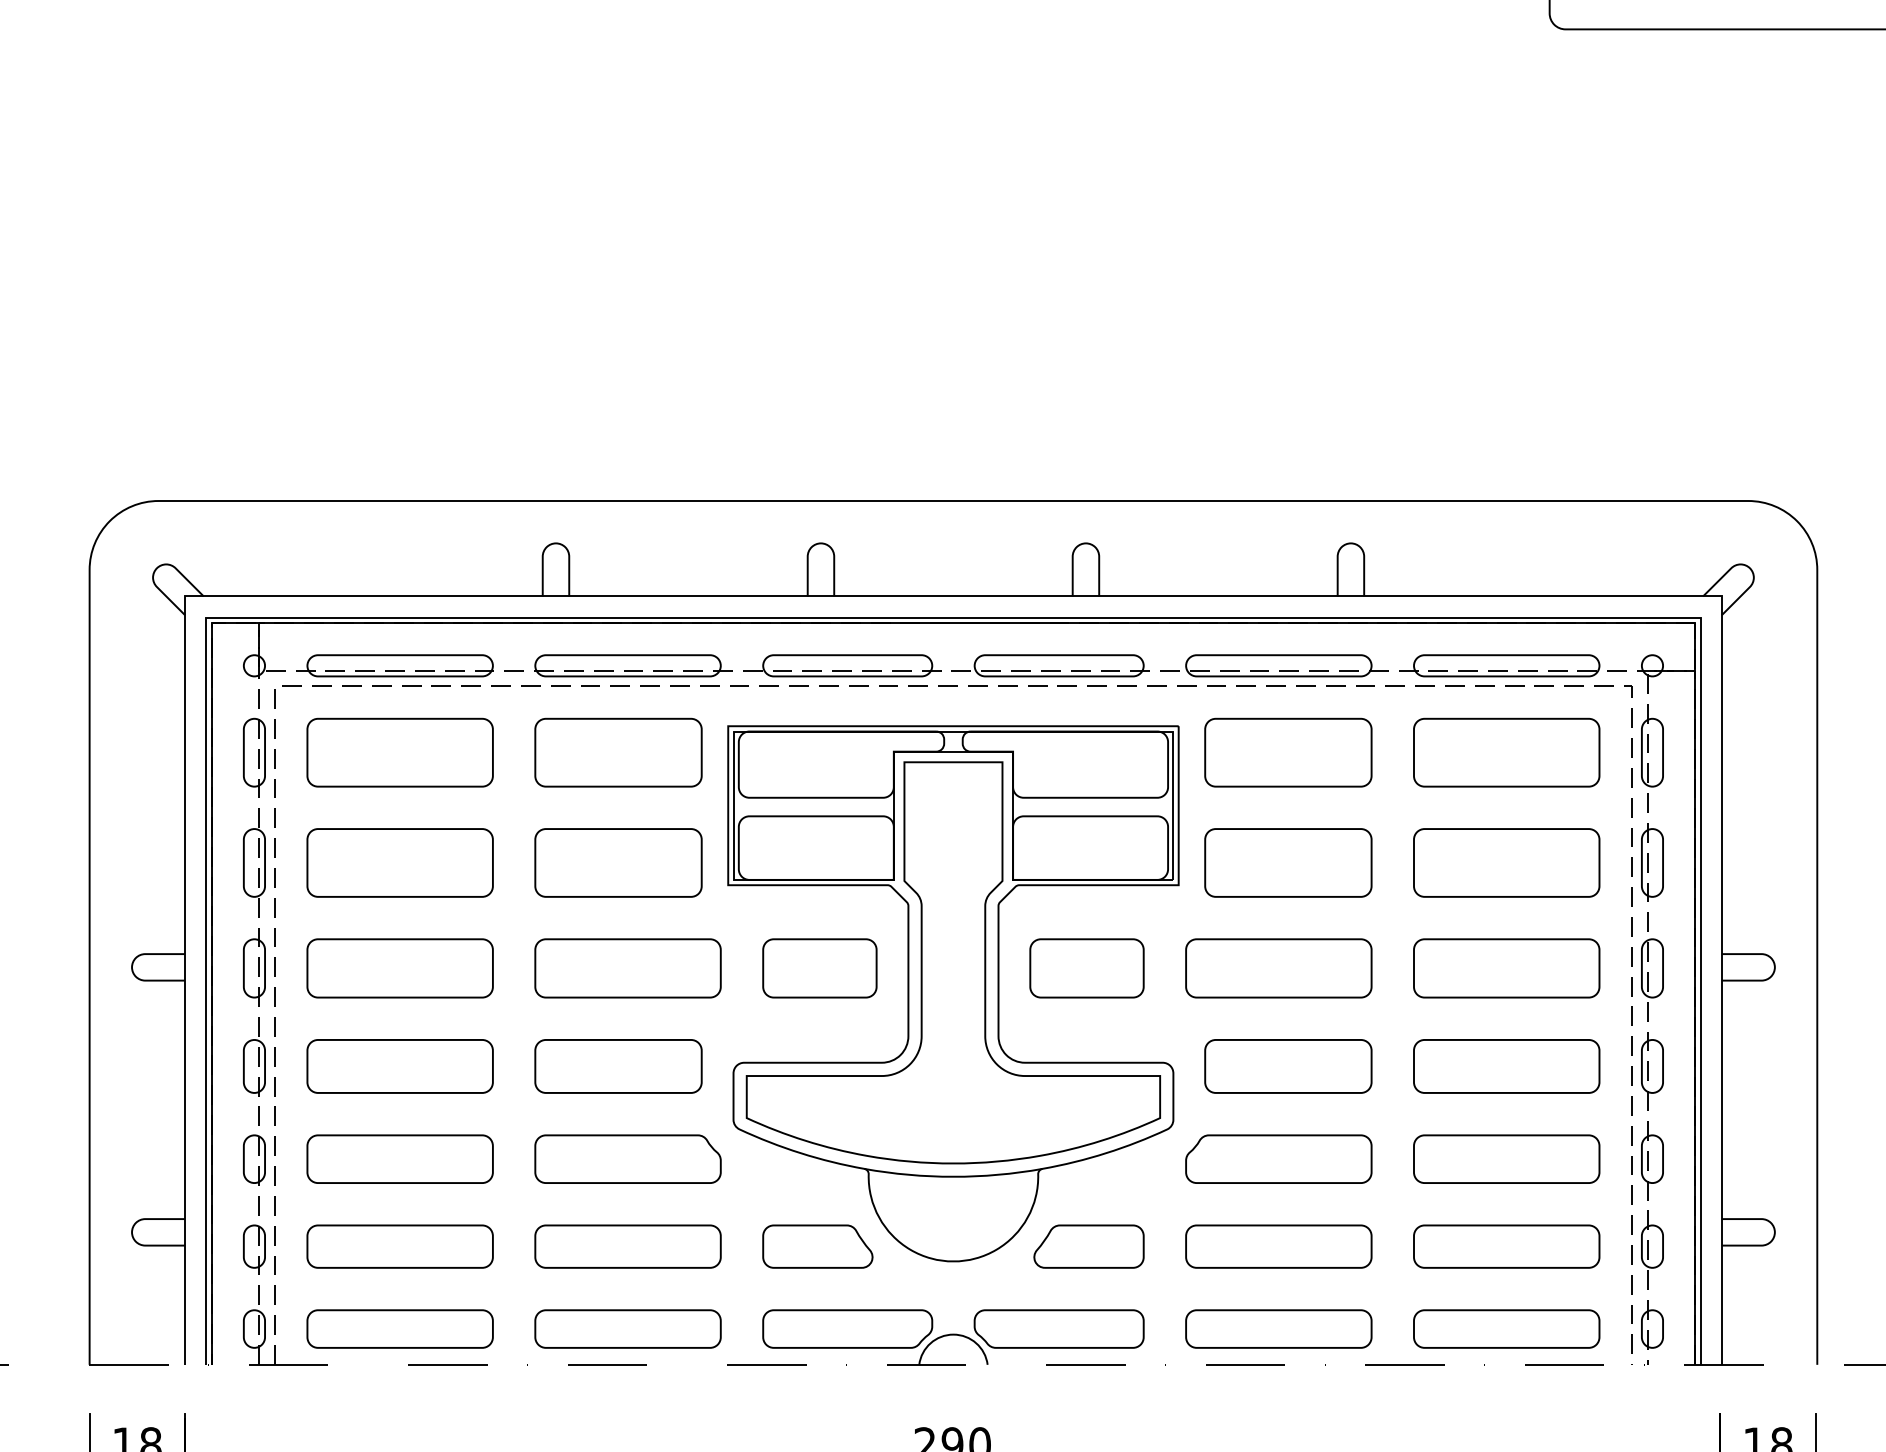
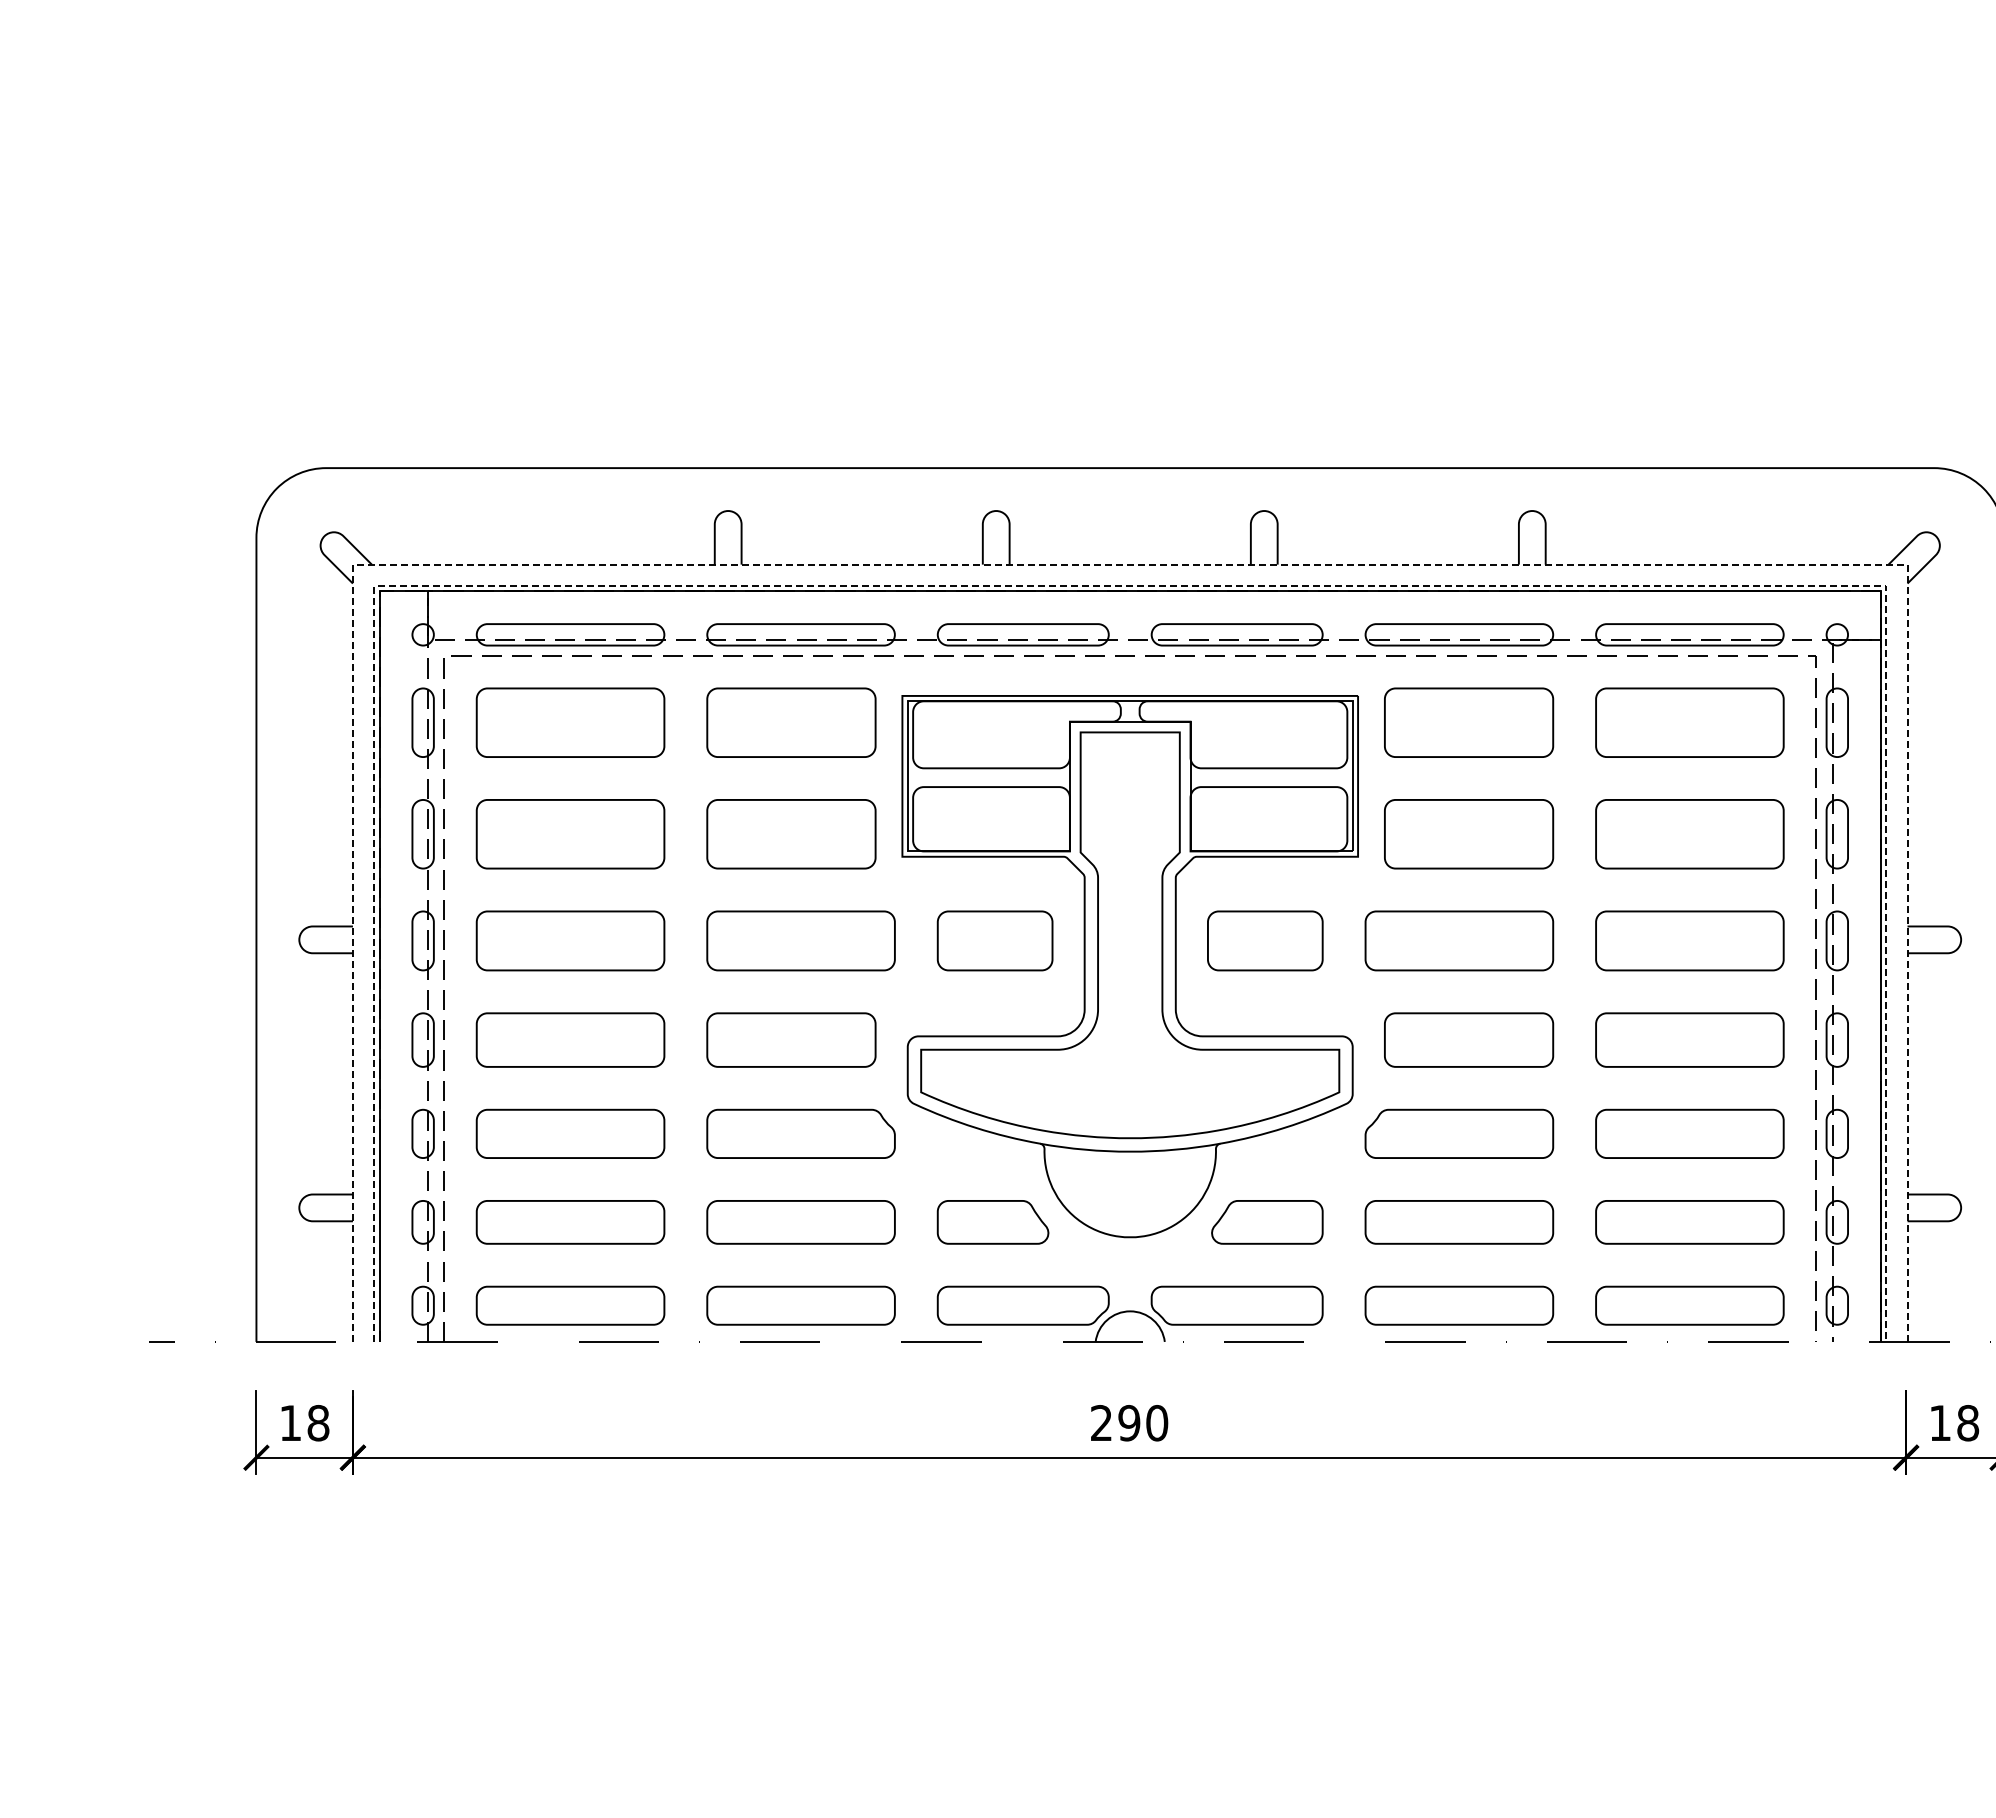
line: (953, 596) -> (1130, 564), solid -> dashed
line: (953, 618) -> (1130, 586), solid -> dashed

